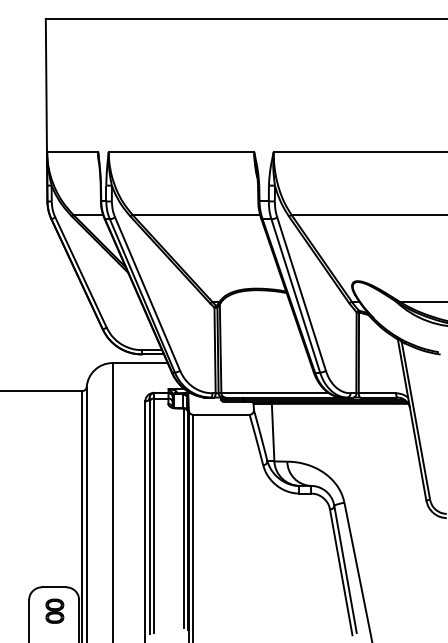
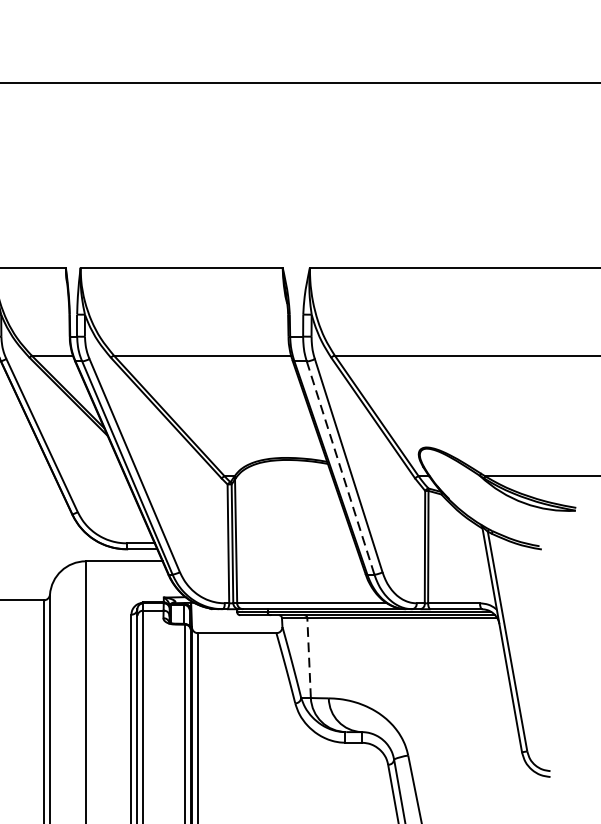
line: (296, 297) -> (341, 470), solid -> dashed
line: (273, 432) -> (309, 657), solid -> dashed

